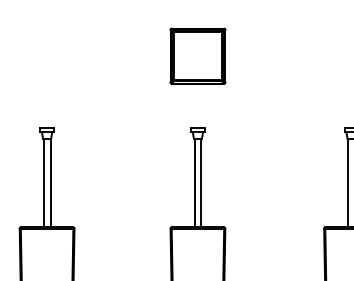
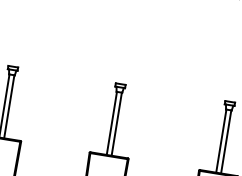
part: (197, 55) -> (128, 32), removed

